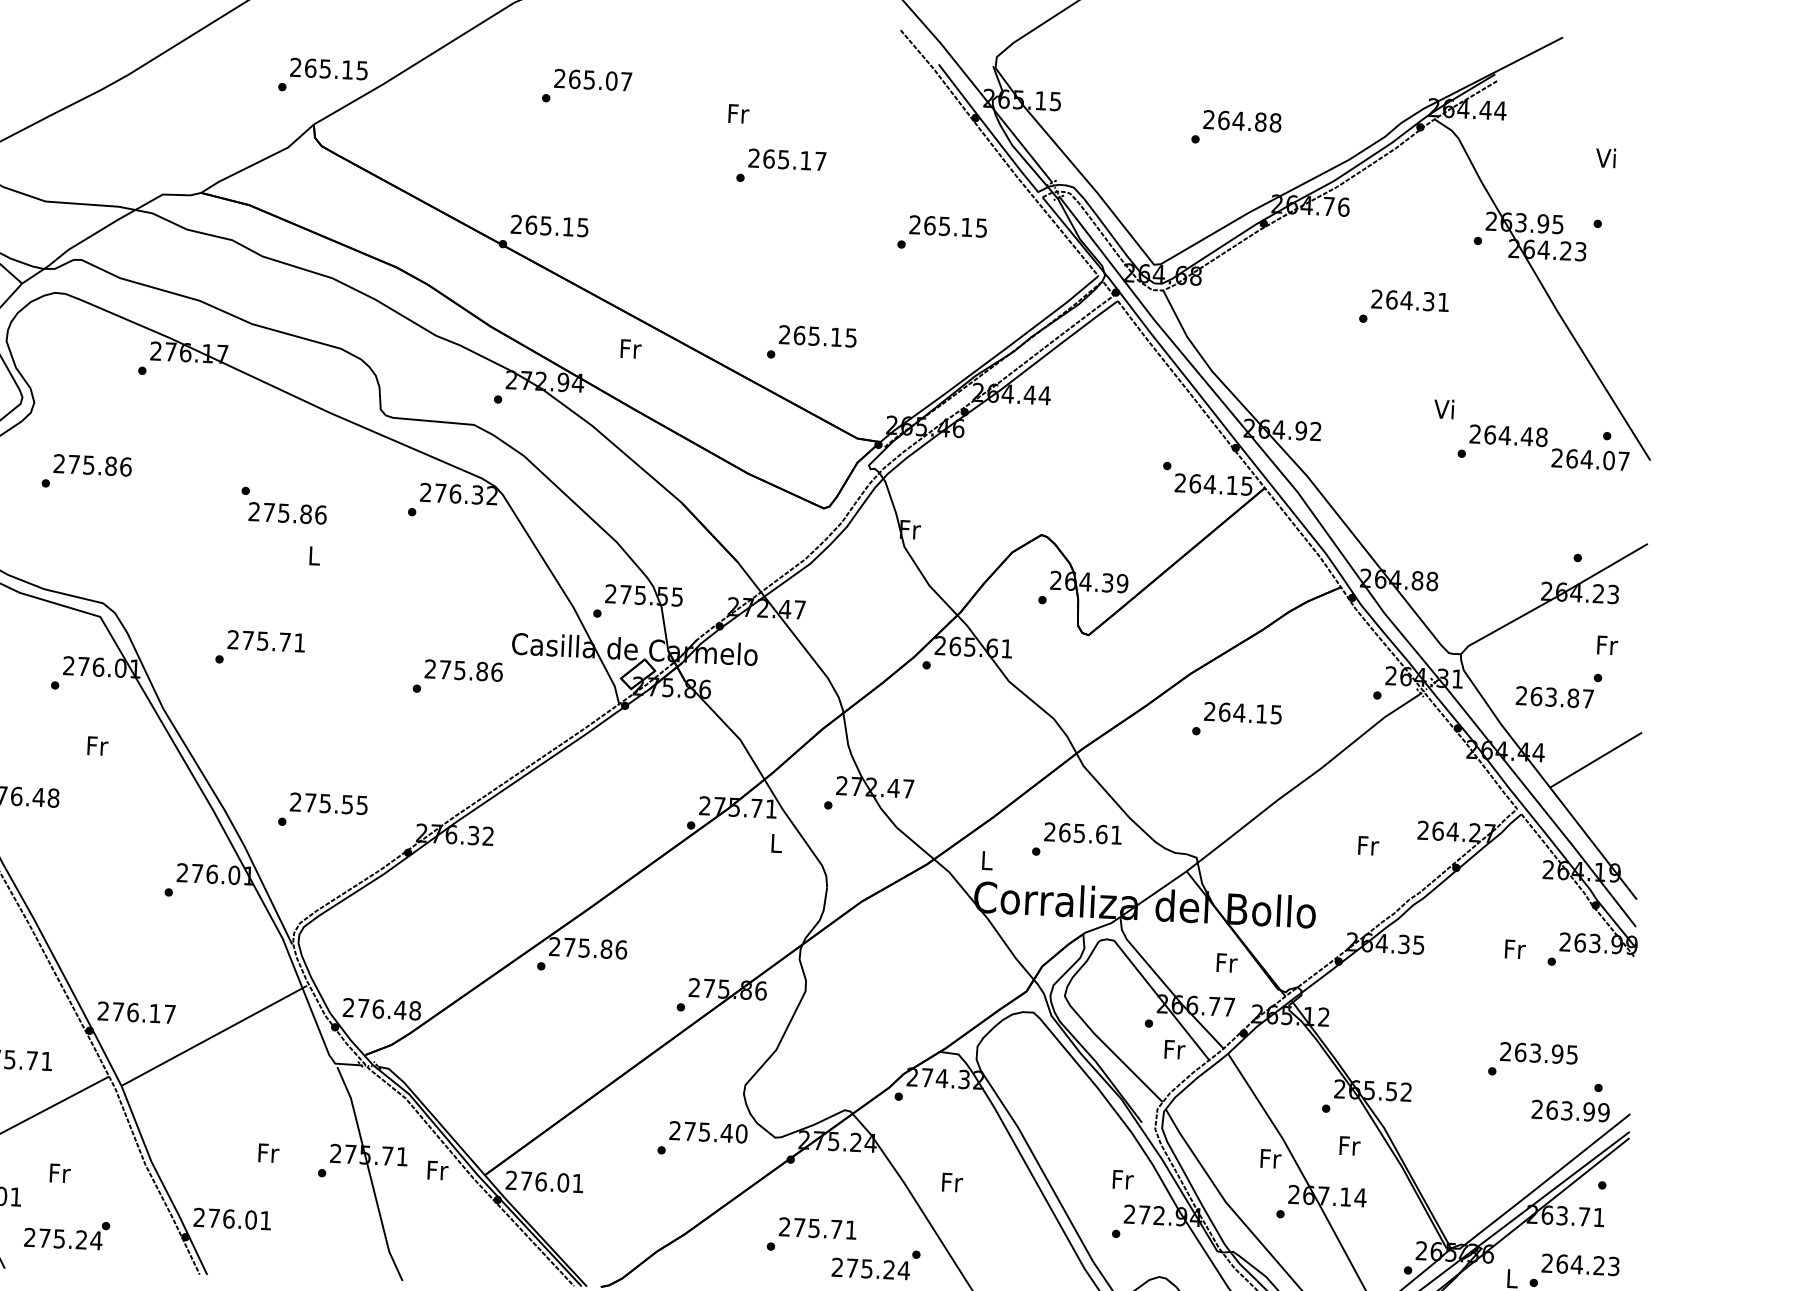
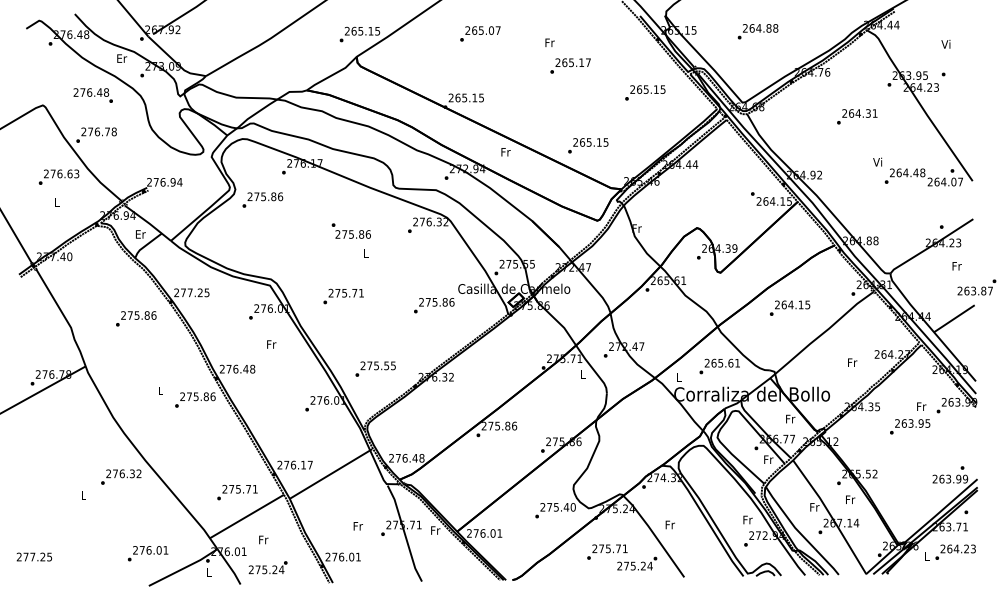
text: (1235, 127) -> (757, 31), moved
text: (86, 470) -> (262, 199), moved
text: (1557, 689) -> (976, 287), moved
text: (1533, 1059) -> (910, 426), moved

